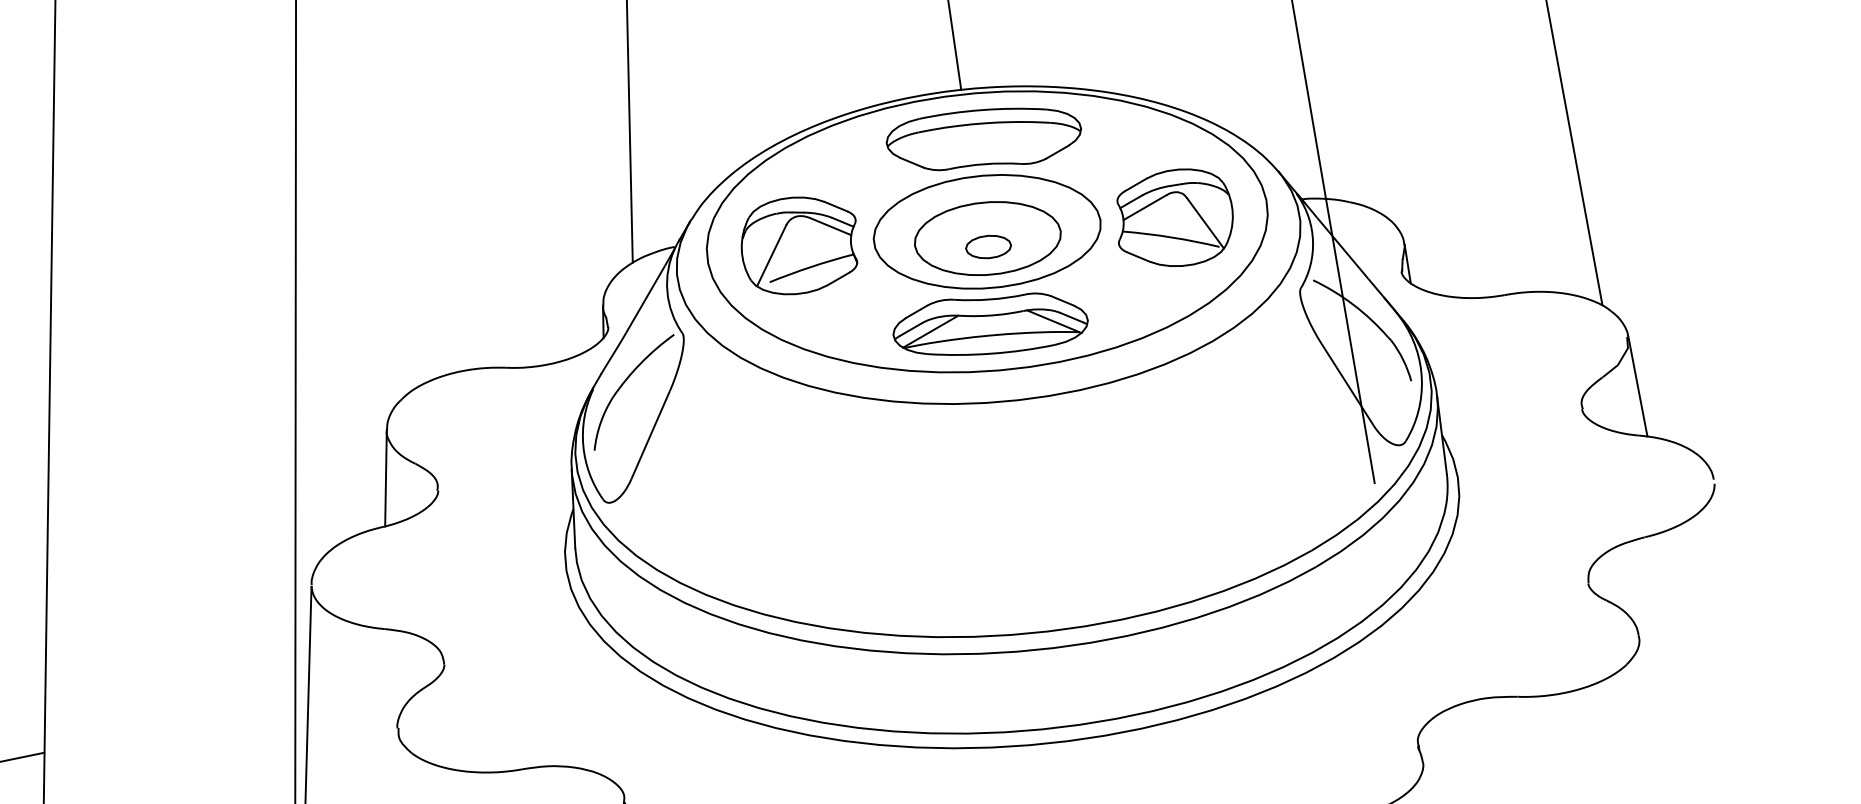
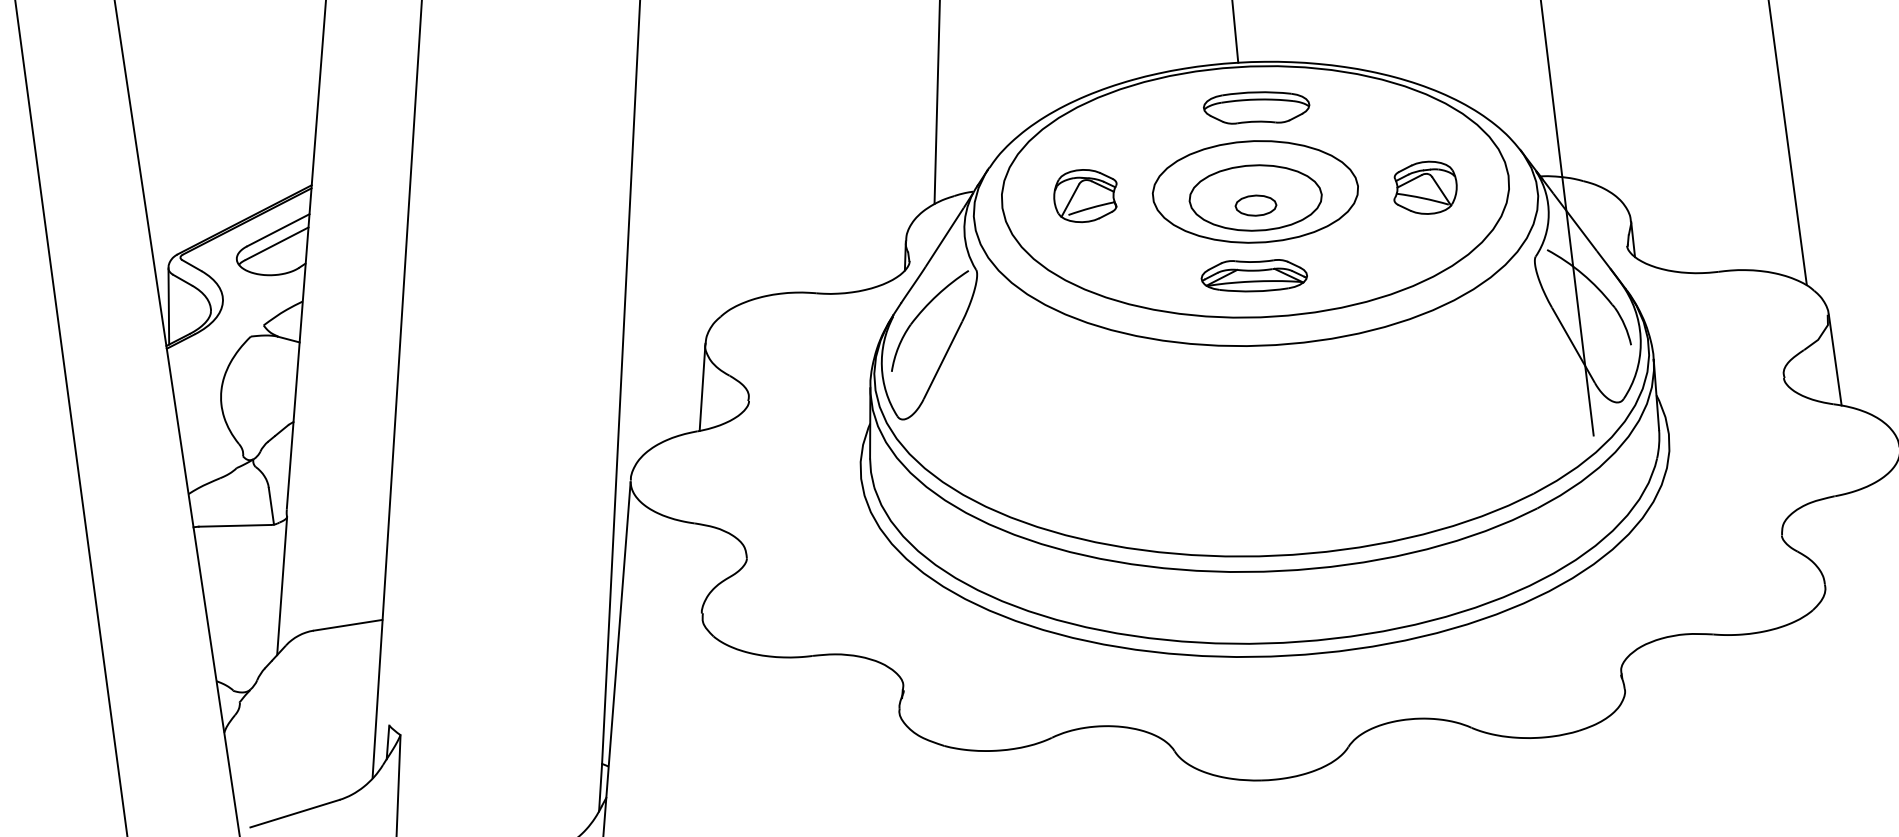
part: (983, 138) -> (1256, 107), size x0.6
part: (1175, 217) -> (1425, 187), size x0.6
part: (799, 245) -> (1085, 195), size x0.6
part: (990, 324) -> (1254, 275), size x0.6

